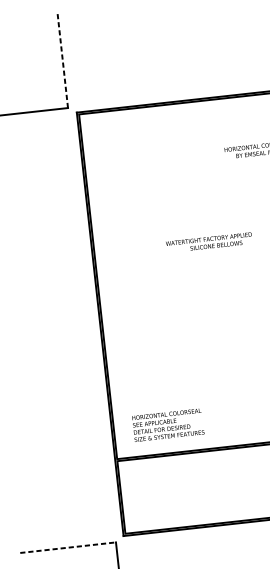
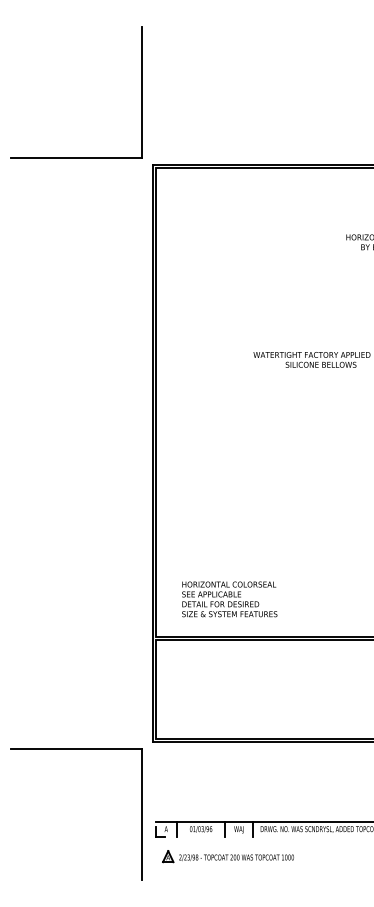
line: (62, 59) -> (141, 91), dashed -> solid
line: (68, 547) -> (77, 749), dashed -> solid

